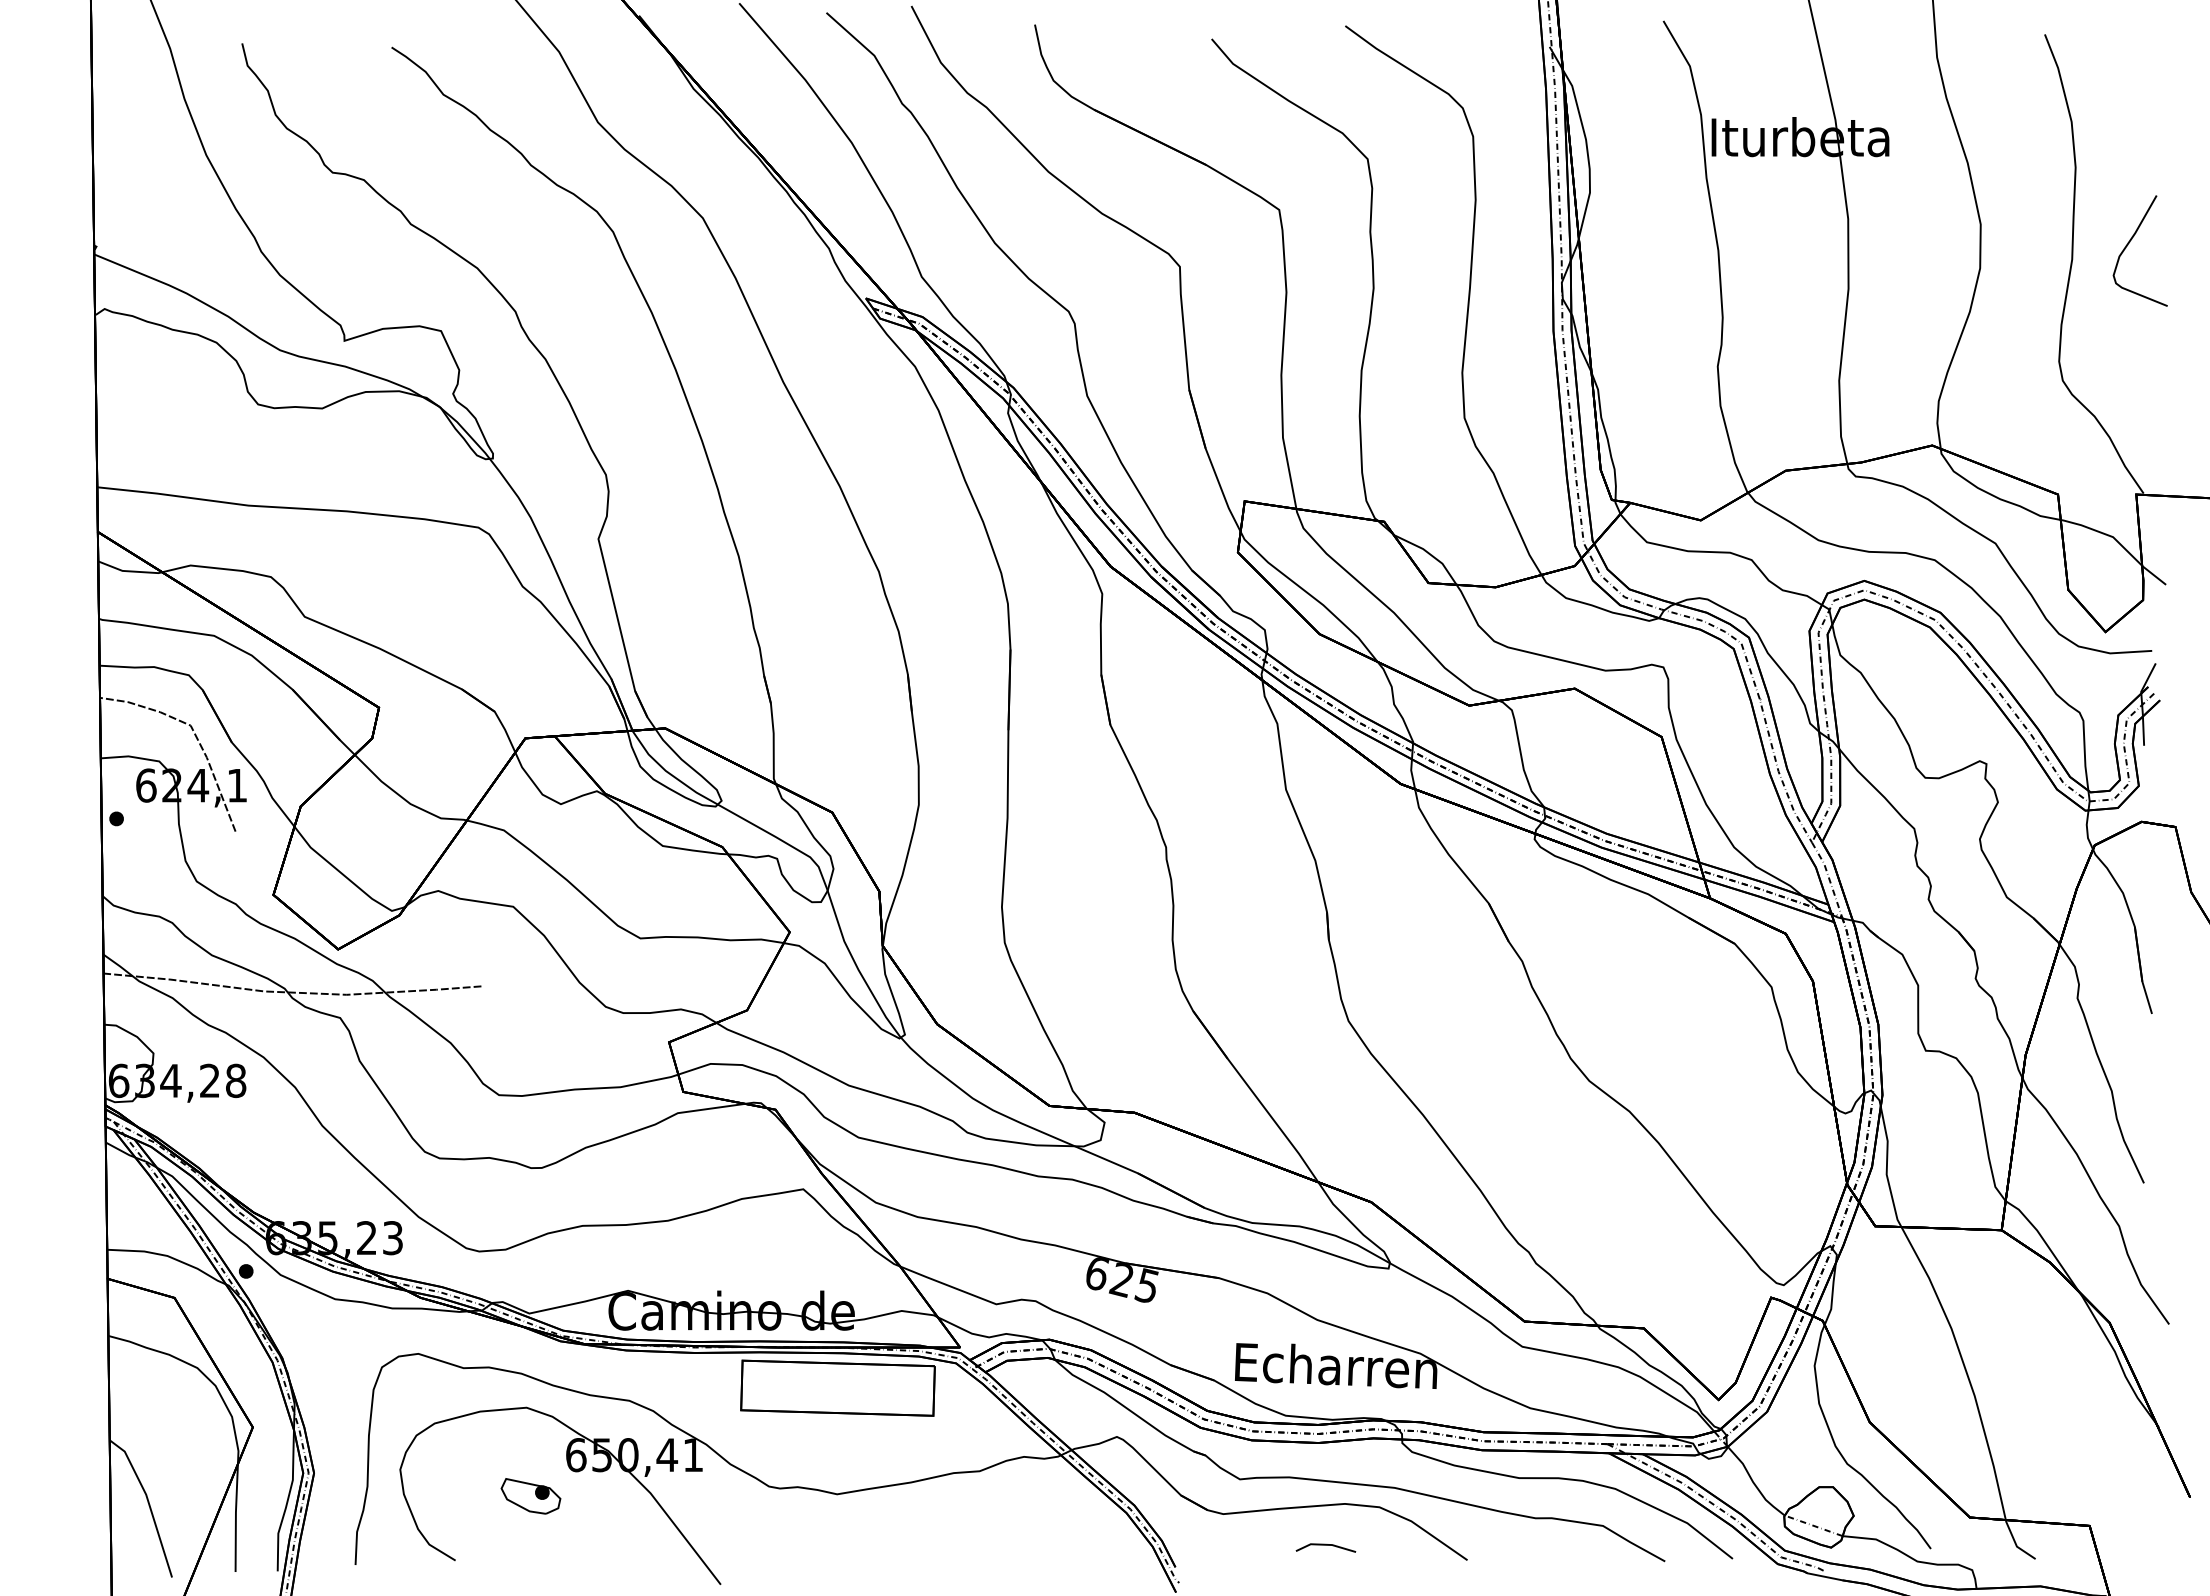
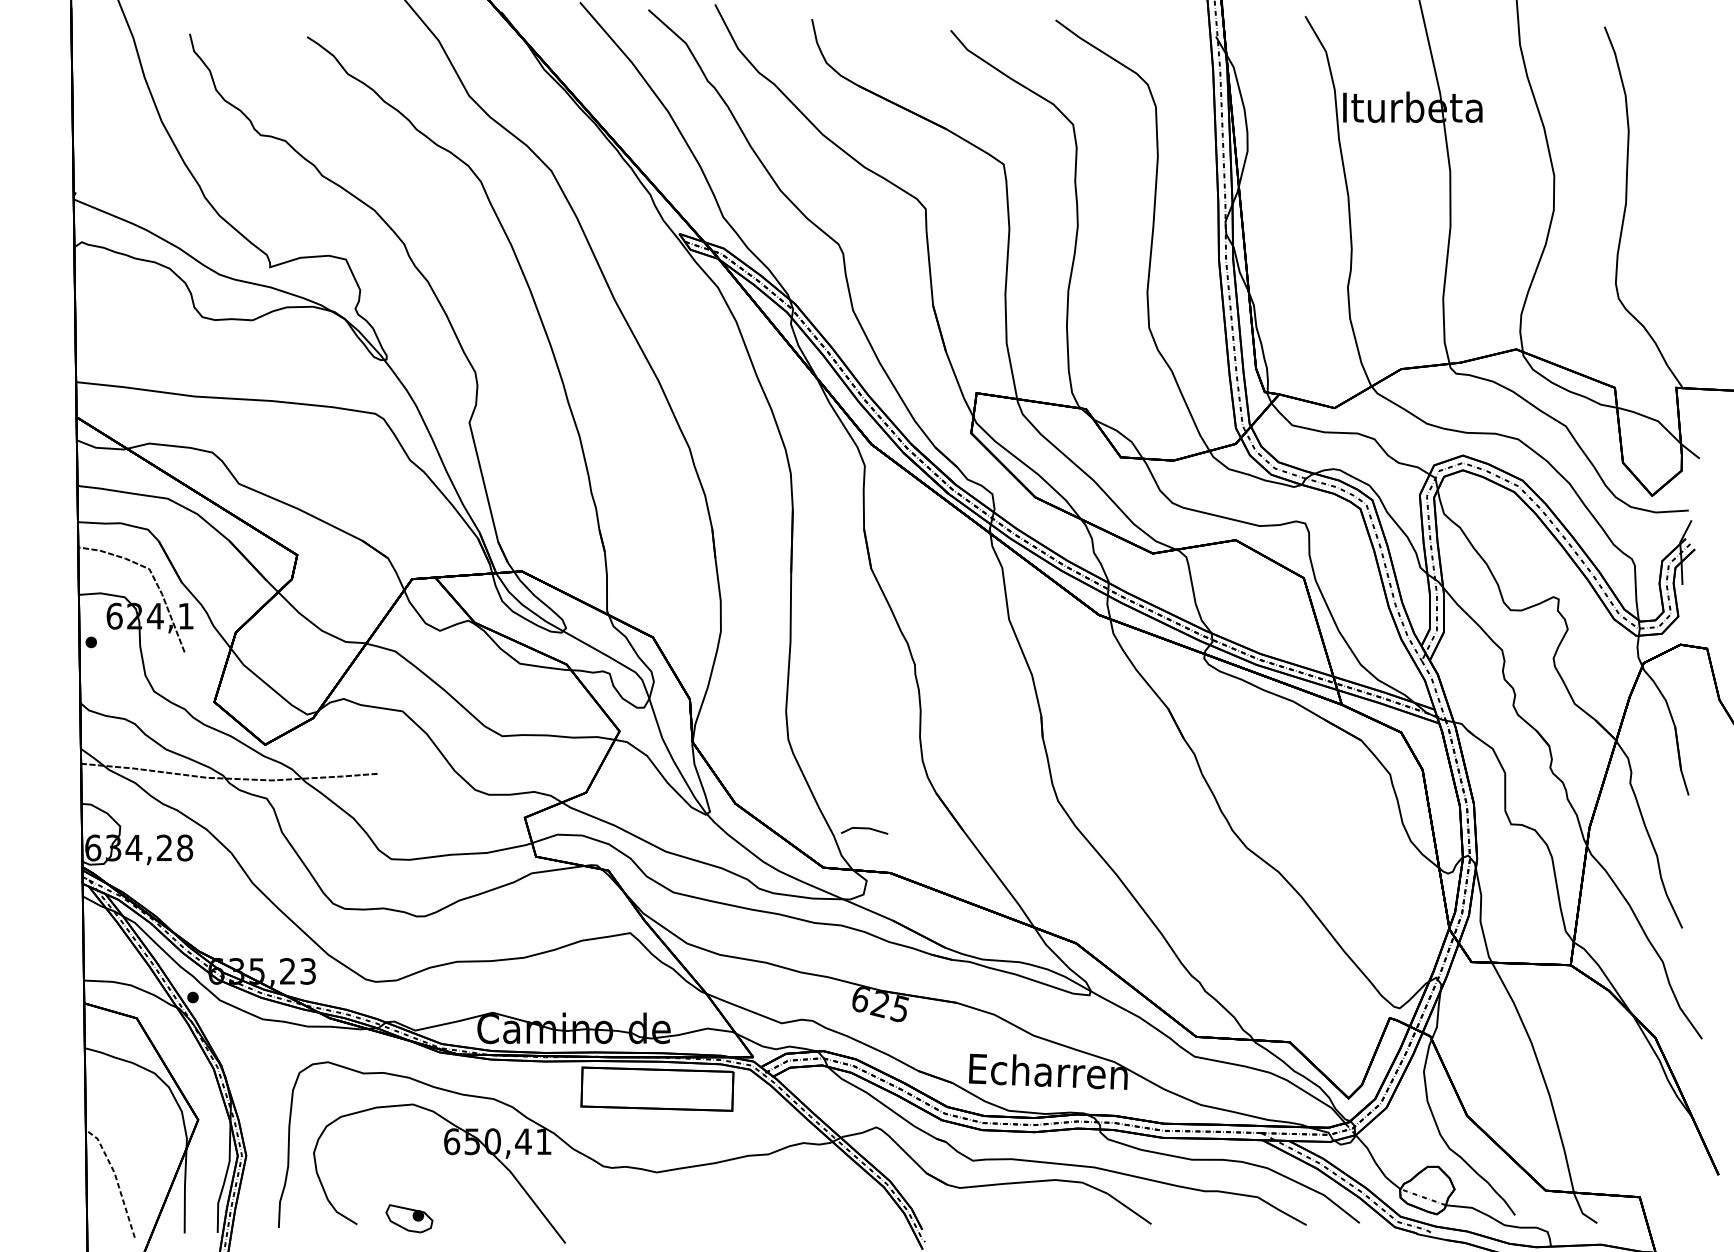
curve: (2130, 242) -> (1671, 190), removed
part: (530, 1496) -> (409, 1218), moved
line: (148, 1502) -> (116, 1178), solid -> dashed
line: (1325, 1545) -> (864, 828), moved

